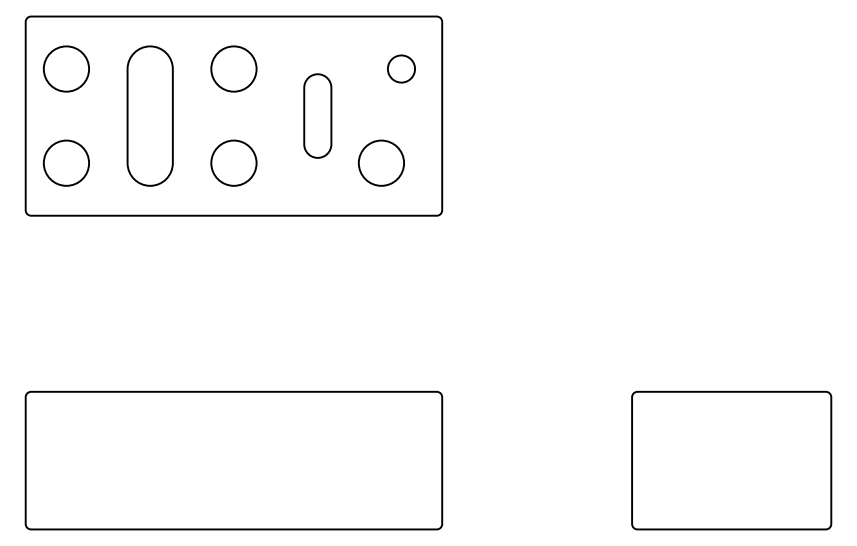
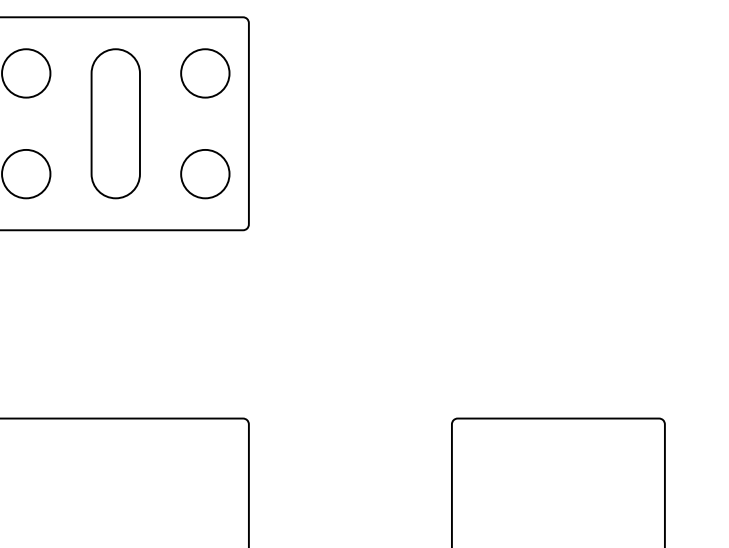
circle: (401, 68) -> (205, 72), size x1.67
part: (317, 115) -> (115, 123), size x1.67
circle: (380, 162) -> (204, 173), moved

